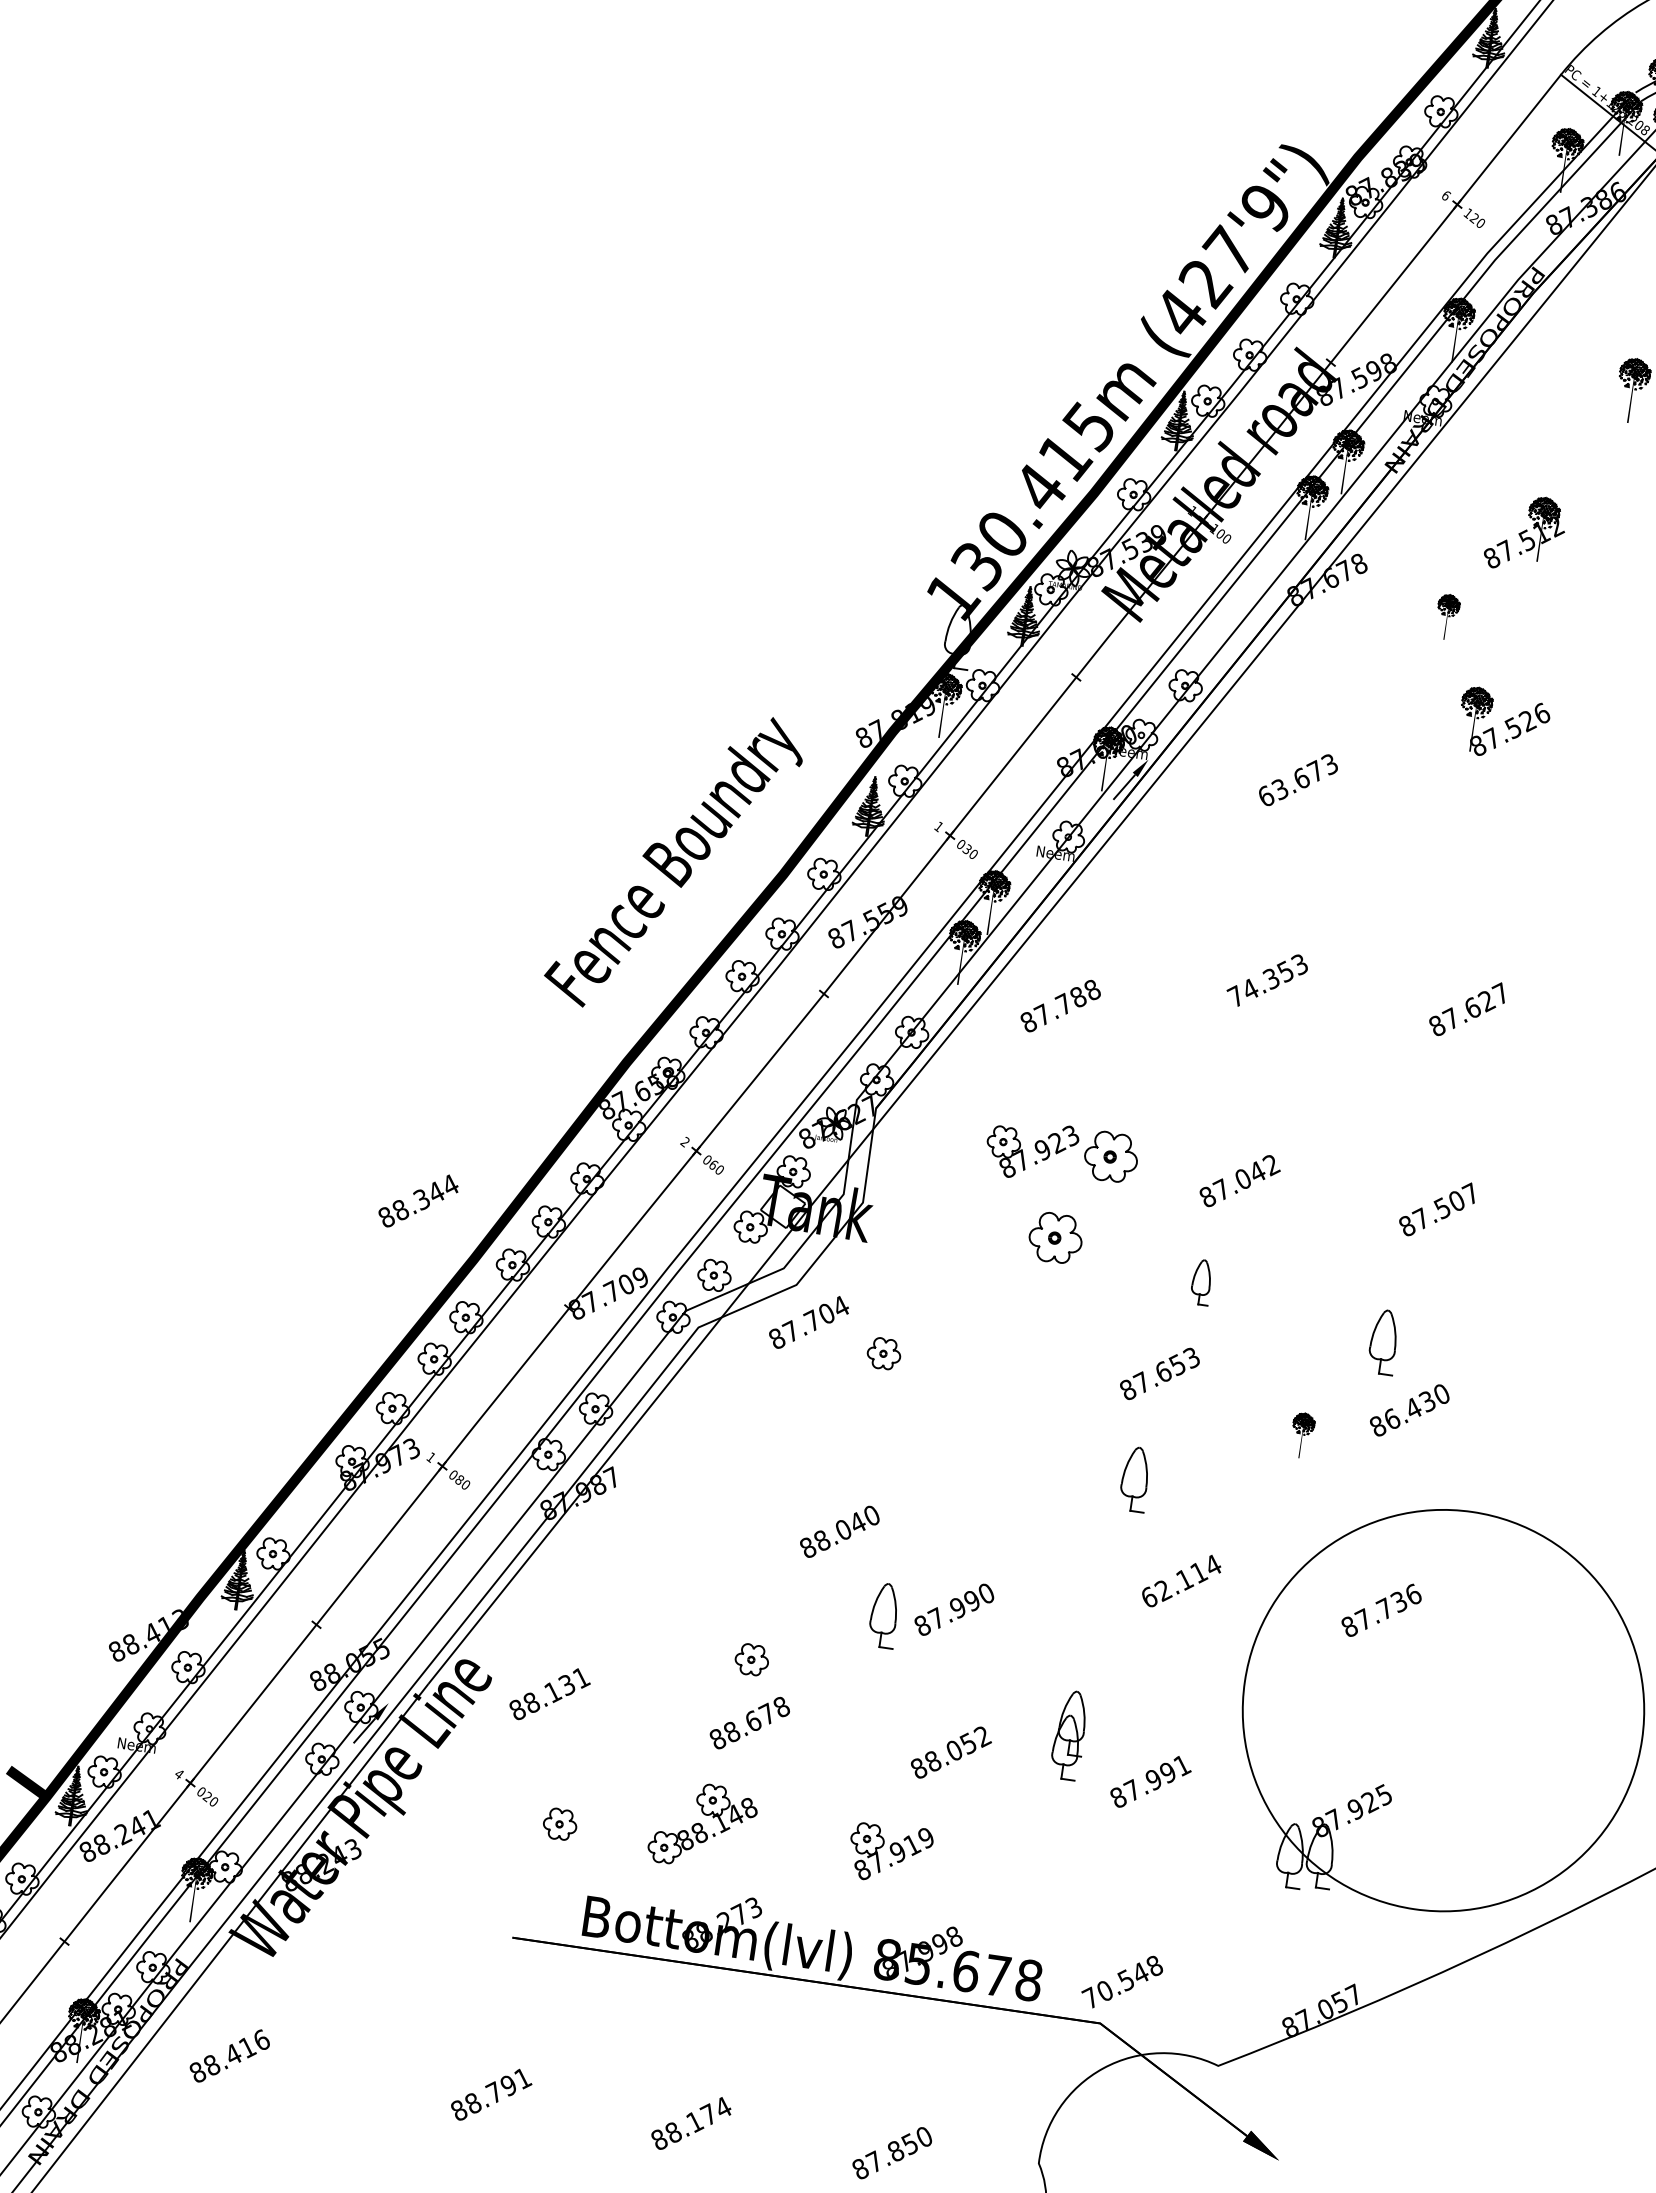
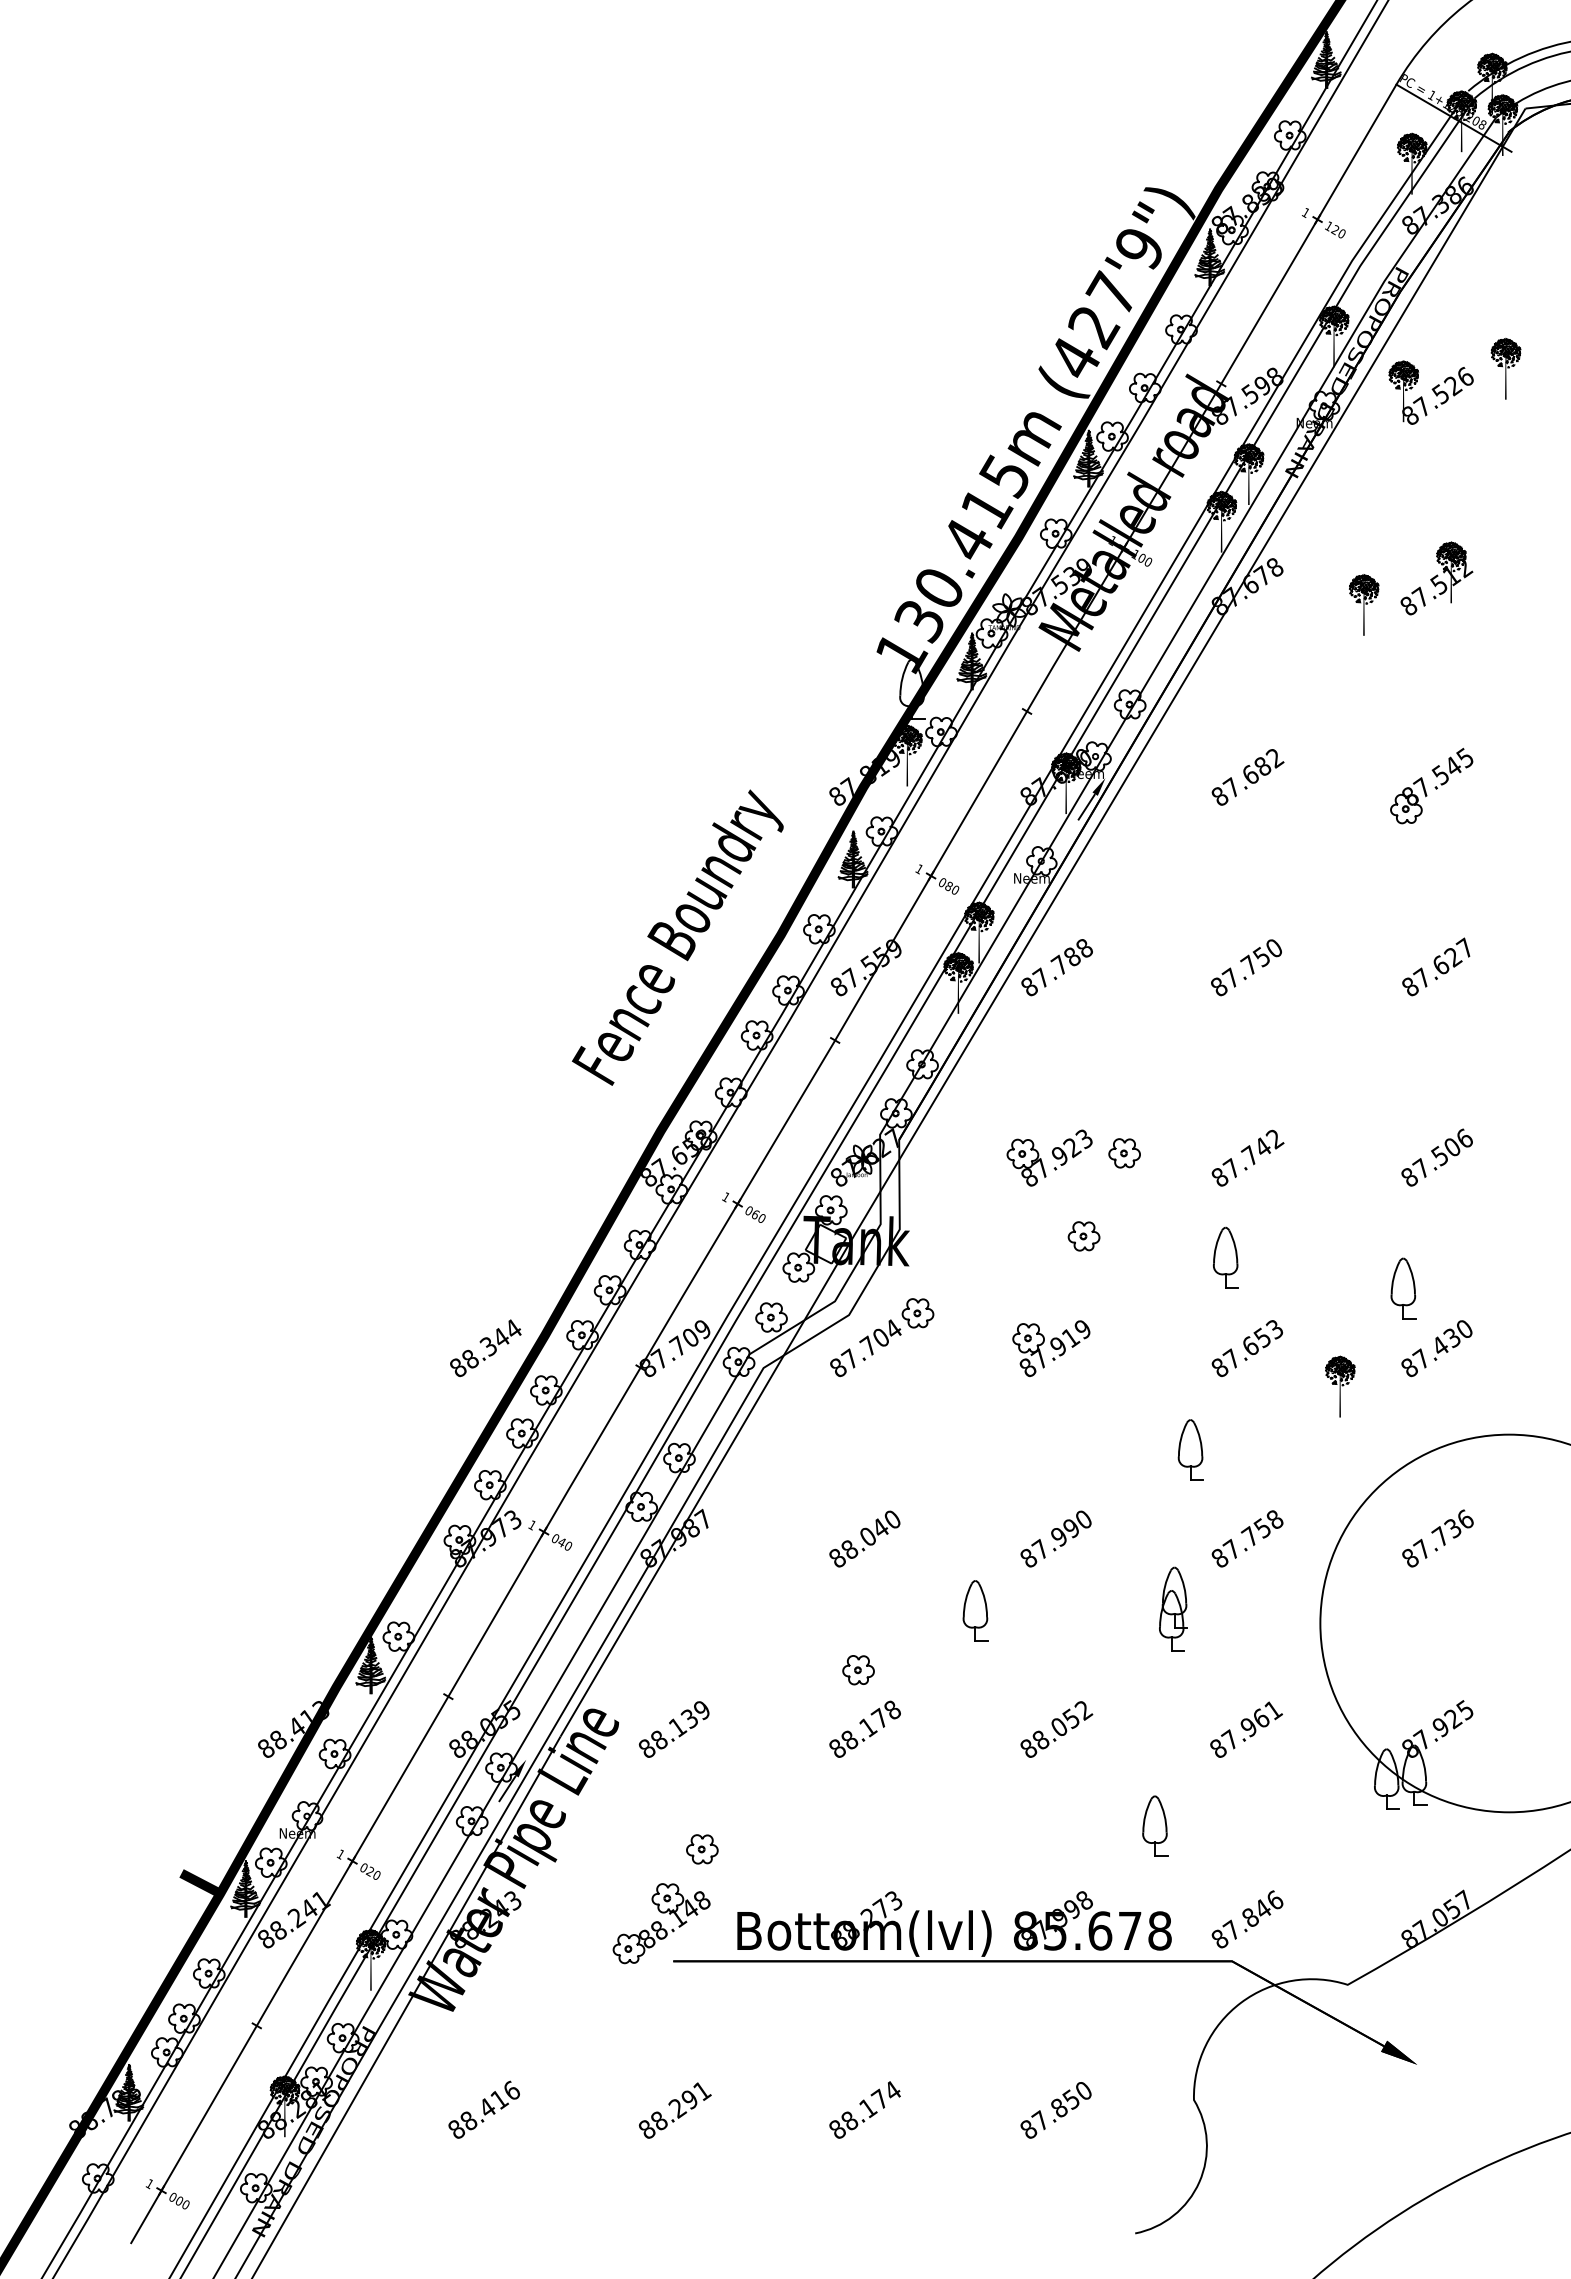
text: (1445, 195) -> (1305, 212), 6 -> 1
part: (1525, 533) -> (1436, 578), moved
part: (1447, 616) -> (1364, 604), size x1.43
part: (1502, 724) -> (1430, 392), moved
text: (1298, 779) -> (1247, 776), 63.673 -> 87.682
part: (1490, 817) -> (1431, 785), added
text: (966, 849) -> (948, 886), 030 -> 080
text: (1266, 980) -> (1245, 967), 74.353 -> 87.750
text: (1060, 1005) -> (1056, 967), moved
text: (684, 1141) -> (725, 1196), 2 -> 1
part: (1111, 1157) -> (1124, 1153), size x0.62
text: (1242, 1178) -> (1249, 1155), 87.042 -> 87.742
text: (1470, 1192) -> (1463, 1137), 87.507 -> 87.506
text: (418, 1201) -> (485, 1348), moved
part: (1055, 1238) -> (1083, 1236), size x0.62
part: (1201, 1282) -> (1225, 1257), size x1.43
part: (883, 1353) -> (917, 1313), moved
text: (1158, 1373) -> (1246, 1348), moved
text: (1391, 1418) -> (1421, 1358), 86.430 -> 87.430
part: (1302, 1435) -> (1340, 1386), size x1.43
text: (459, 1478) -> (561, 1541), 080 -> 040
text: (839, 1531) -> (864, 1538), moved
text: (1181, 1581) -> (1247, 1538), 62.114 -> 87.758
text: (953, 1609) -> (1055, 1538), moved
text: (581, 1678) -> (702, 1710), 88.131 -> 88.139
text: (753, 1721) -> (868, 1727), 88.678 -> 88.178
part: (1069, 1734) -> (1173, 1608), moved
text: (1168, 1772) -> (1261, 1718), 87.991 -> 87.961
text: (178, 1774) -> (340, 1854), 4 -> 1
part: (703, 1826) -> (661, 1923), moved
part: (890, 1853) -> (1051, 1348), moved
part: (1040, 1868) -> (1155, 1825), added
text: (1121, 1981) -> (1246, 1919), 70.548 -> 87.846
text: (229, 2055) -> (483, 2109), moved
text: (494, 2092) -> (677, 2107), 88.791 -> 88.291

